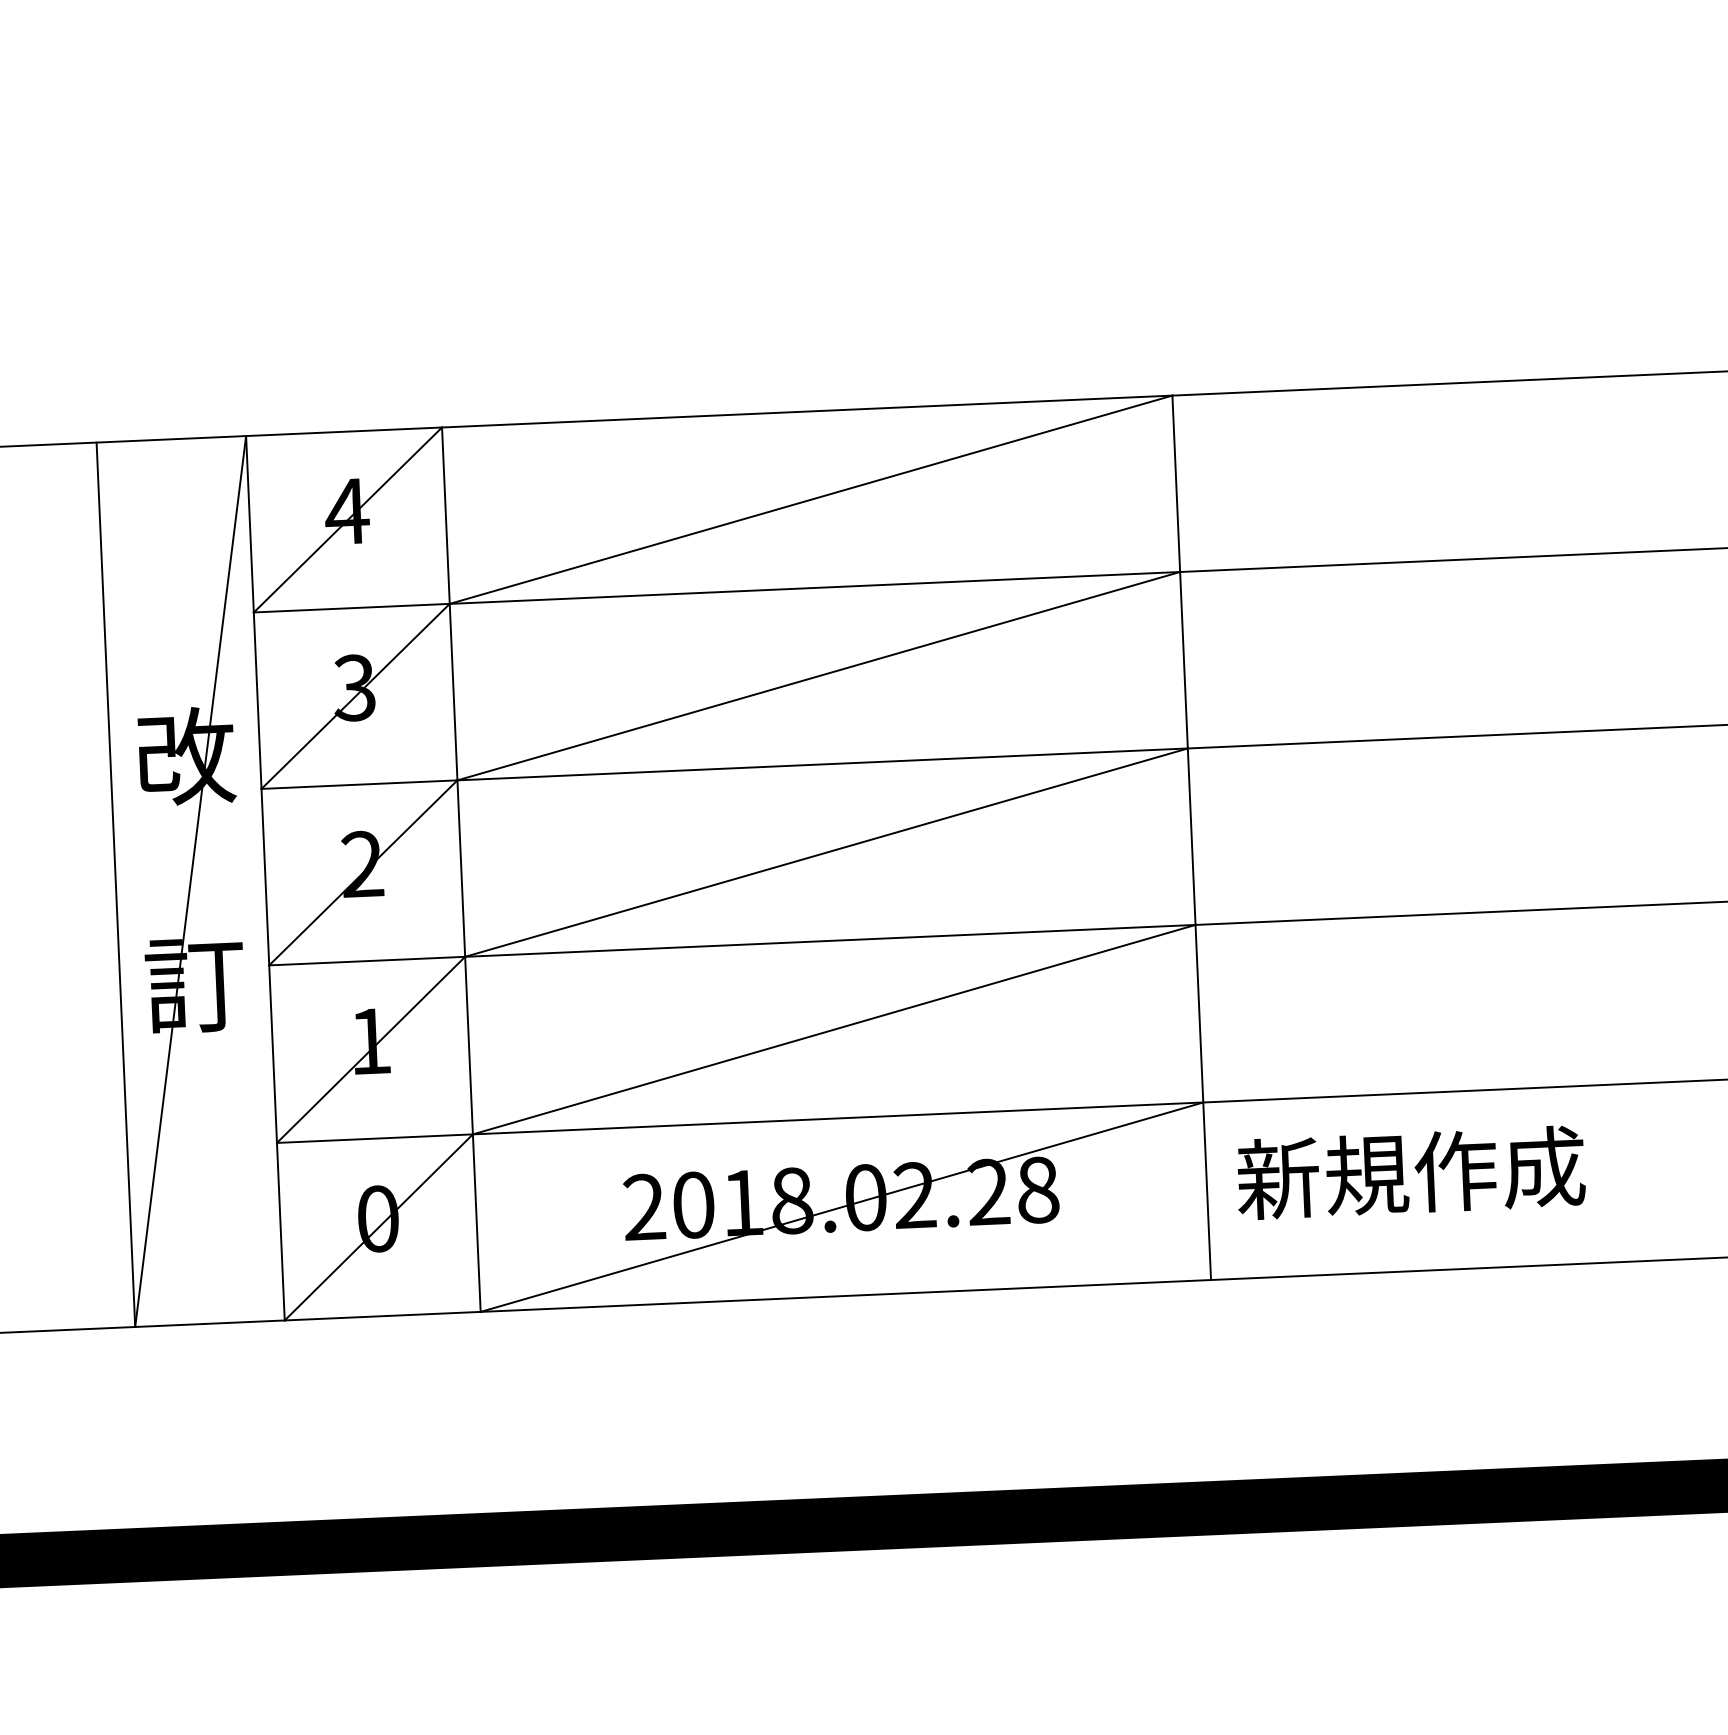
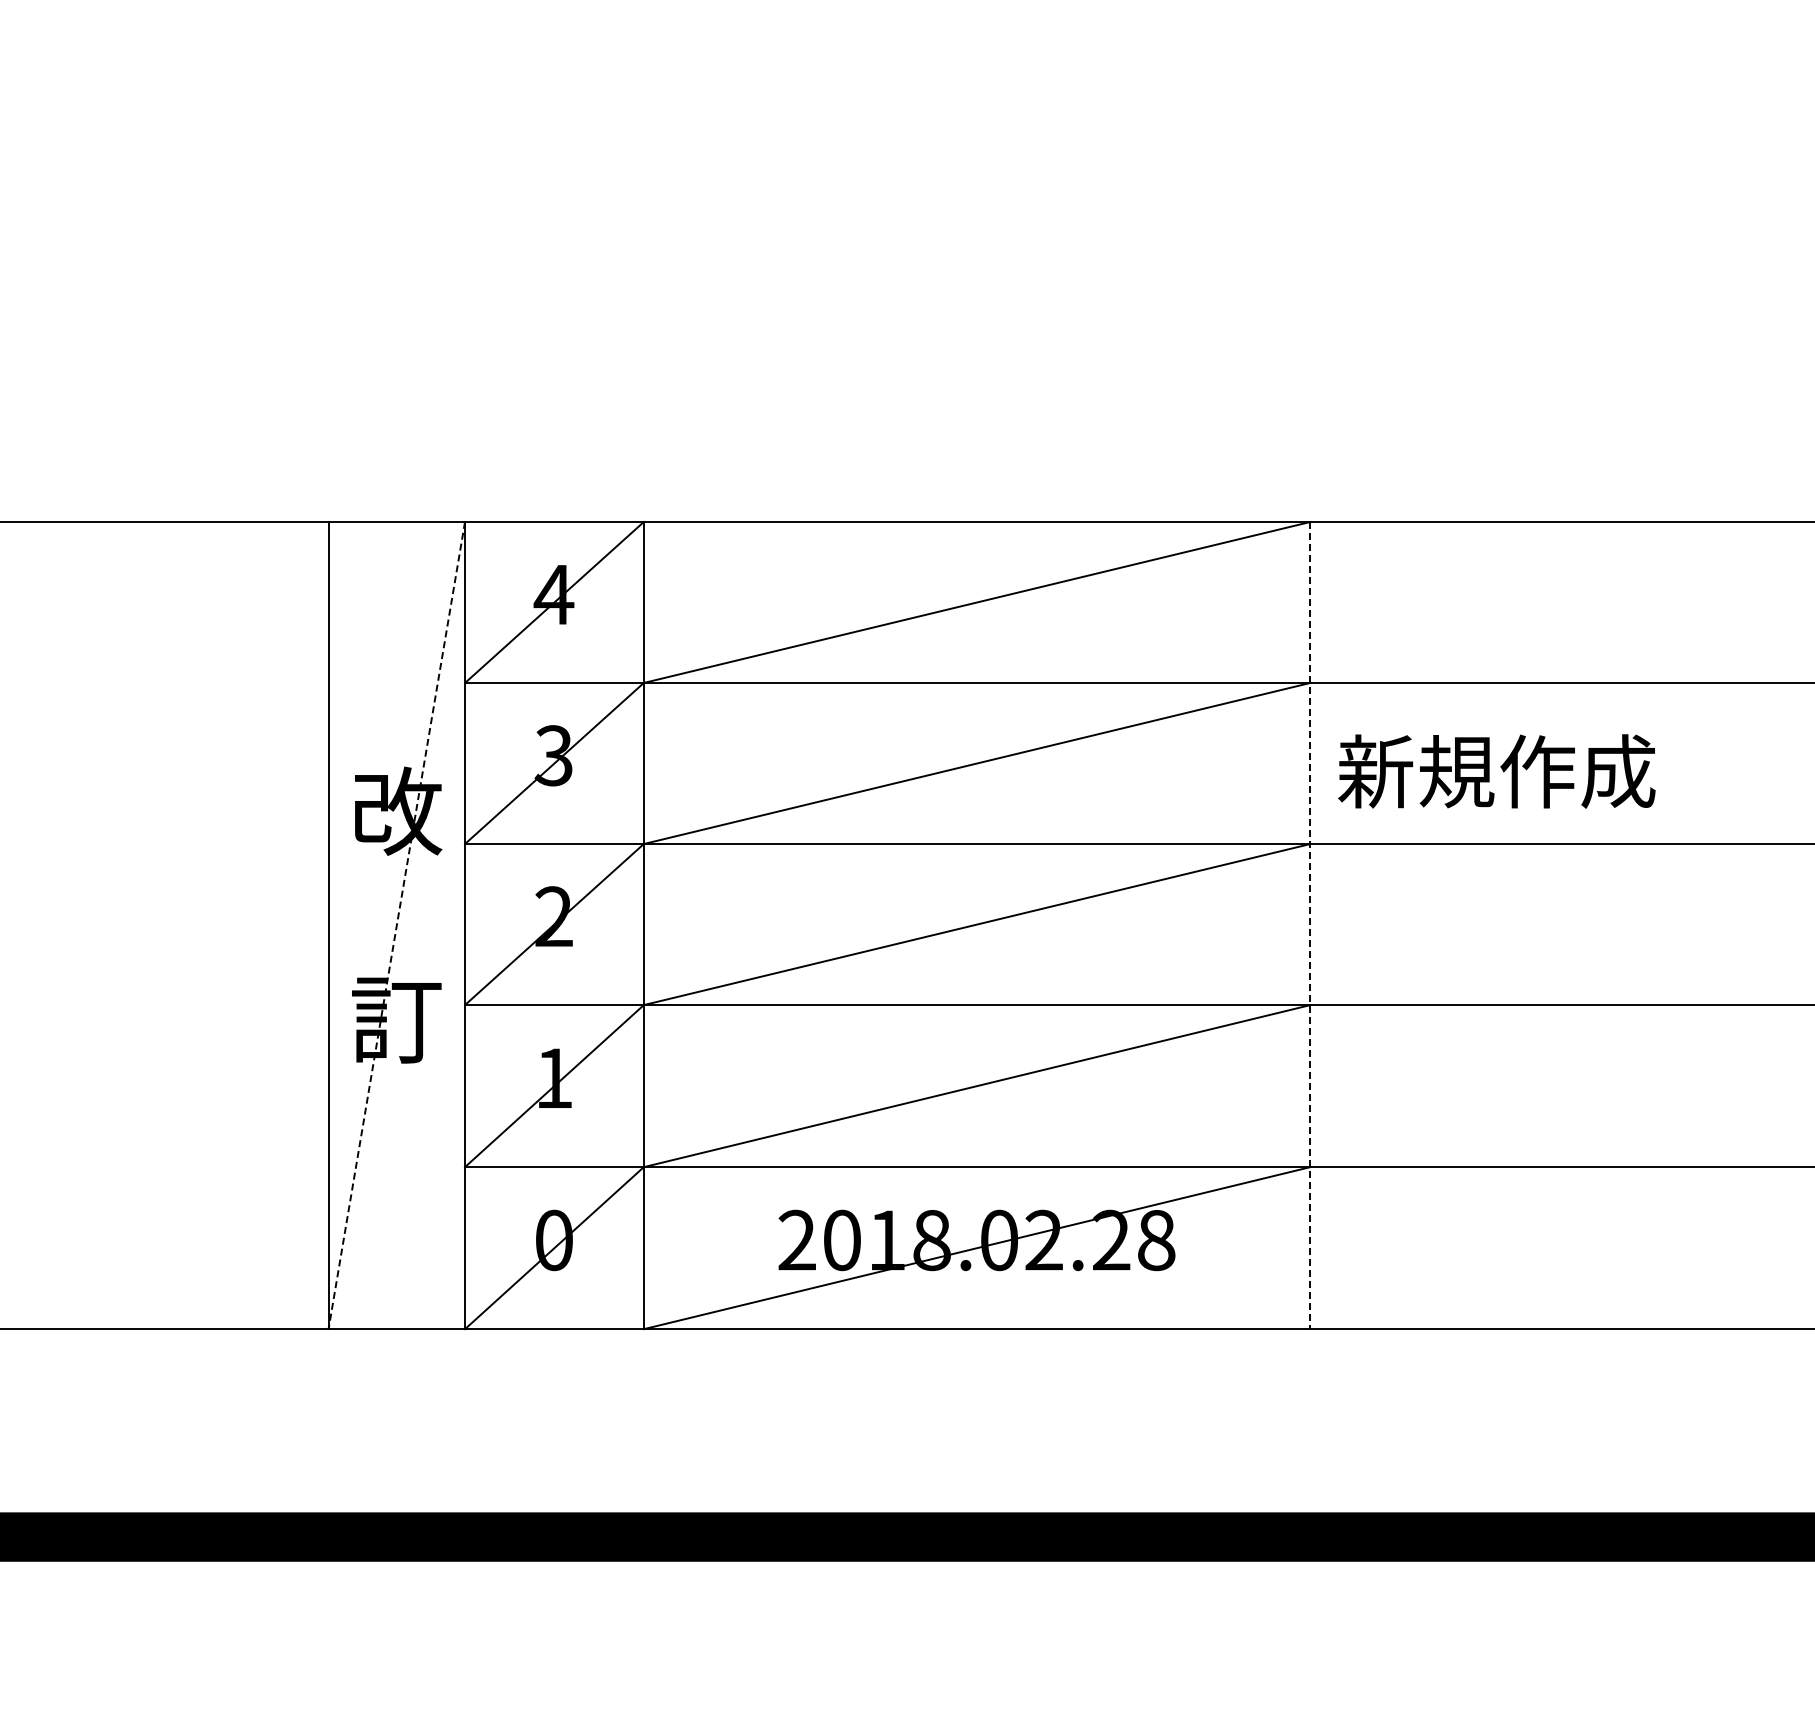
line: (1191, 837) -> (1310, 925), solid -> dashed
line: (190, 882) -> (396, 926), solid -> dashed
text: (1410, 1172) -> (1496, 771), moved

